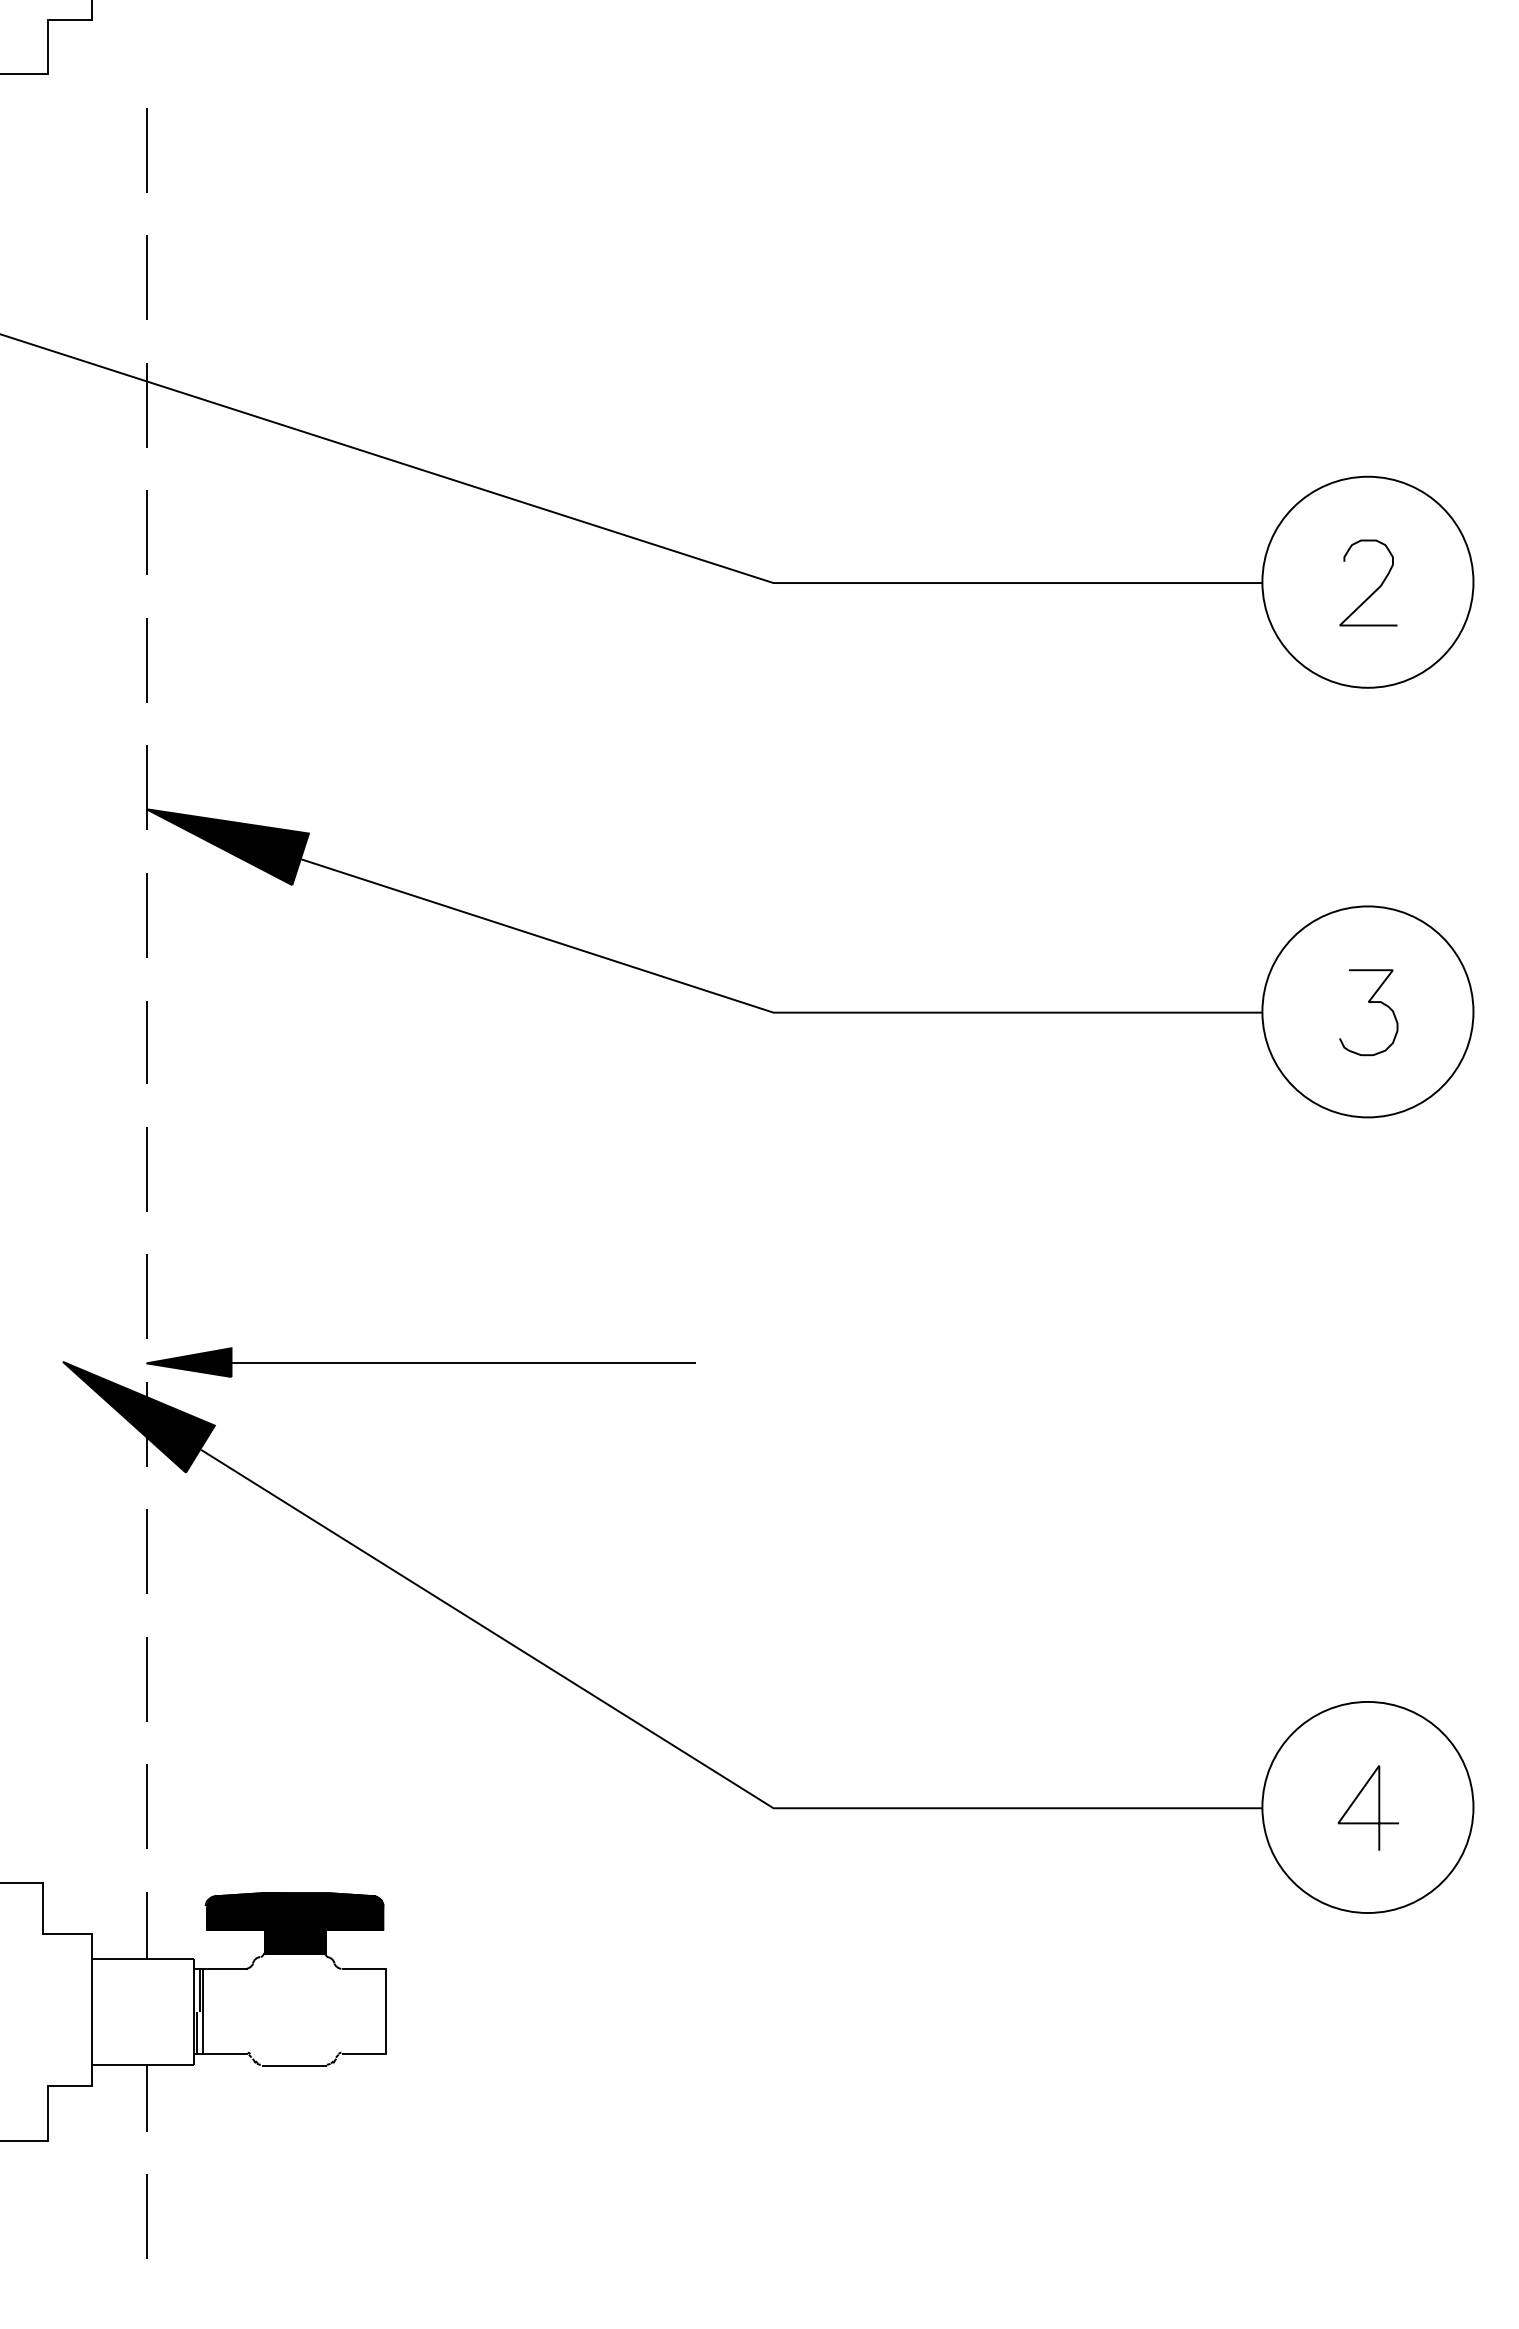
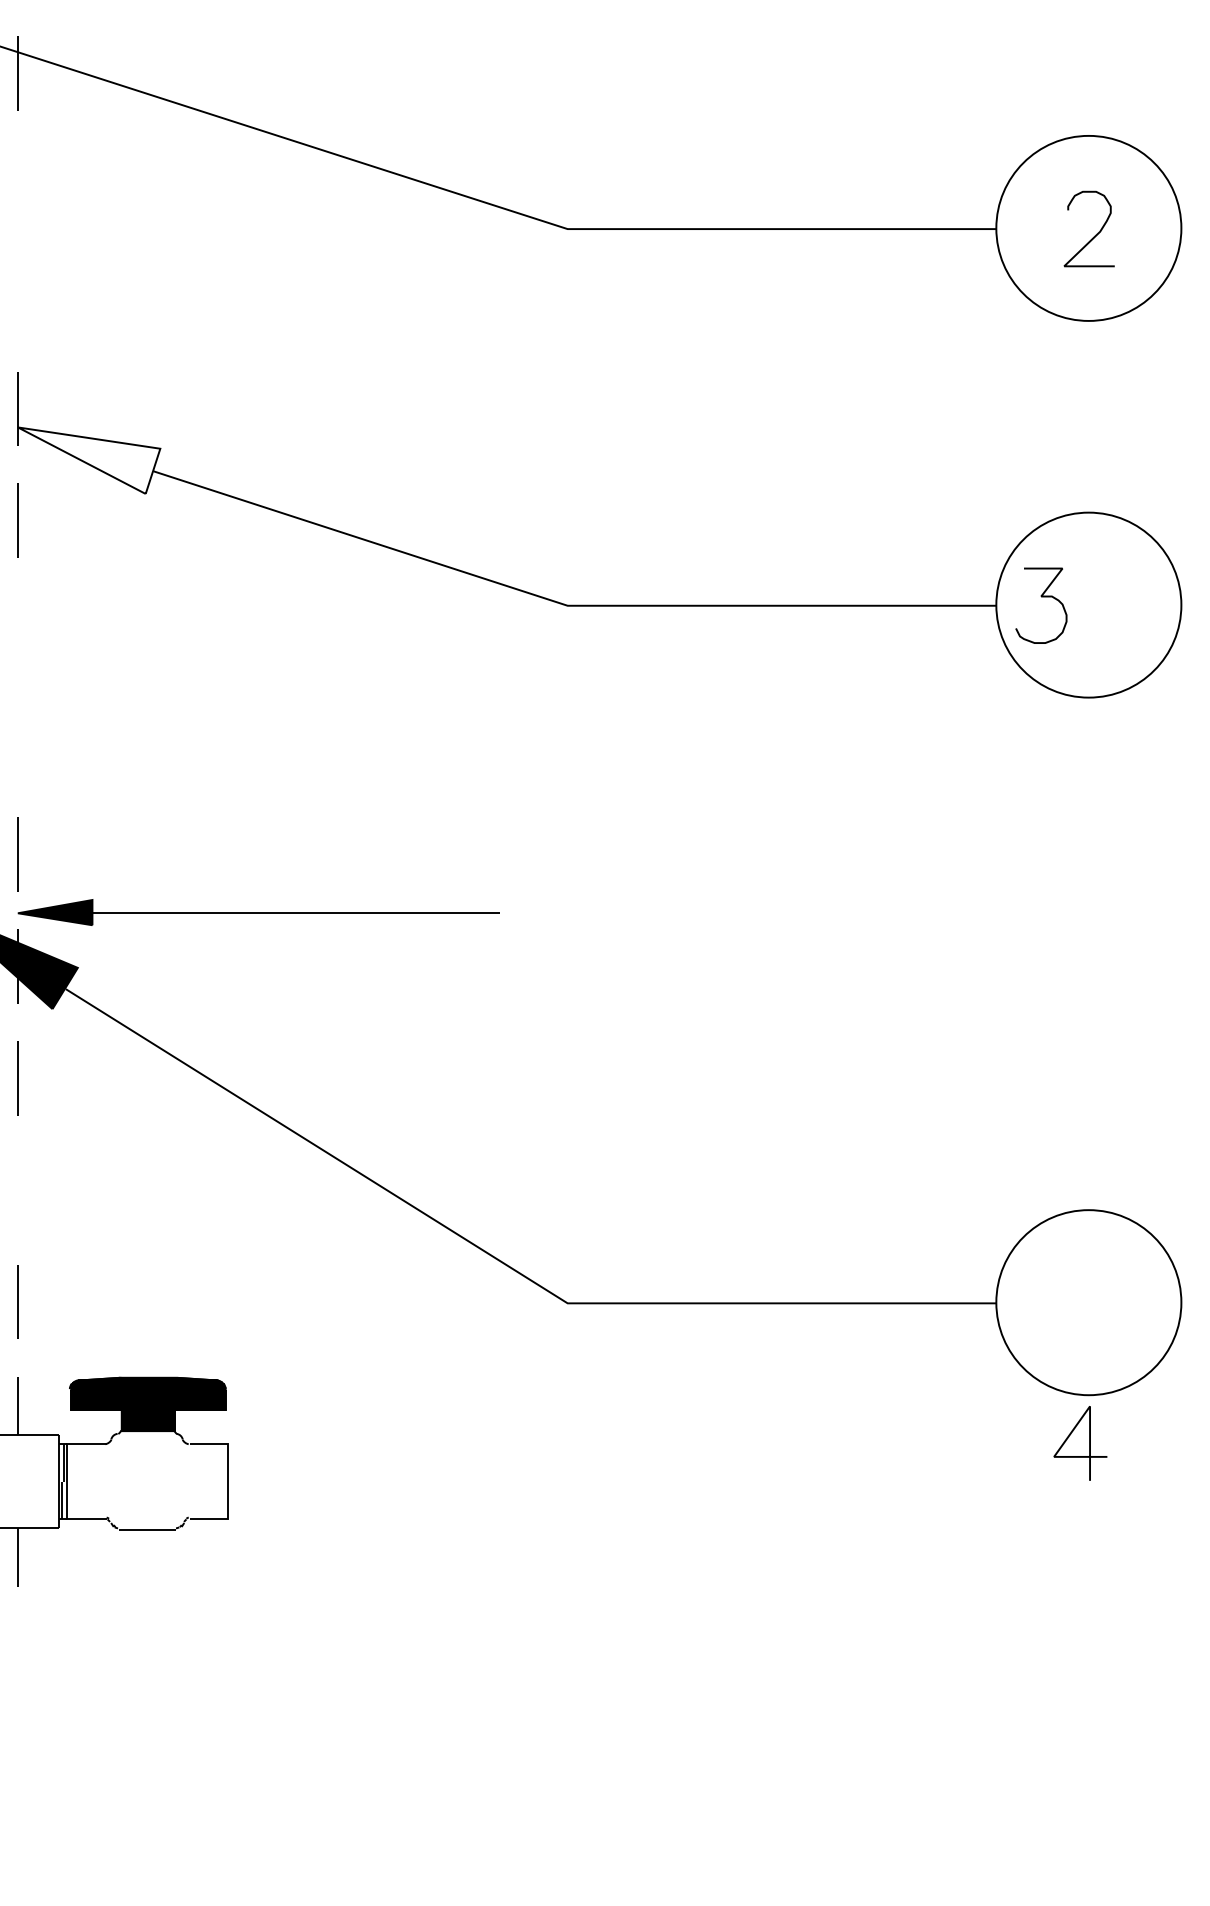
line: (146, 532) -> (17, 184), removed
line: (146, 660) -> (17, 297), removed
fill: (227, 847) -> (88, 460), removed
curve: (1368, 1002) -> (1041, 596), moved
line: (146, 1042) -> (17, 631), removed
line: (146, 1169) -> (17, 743), removed
line: (146, 1679) -> (17, 1190), removed
line: (1378, 1807) -> (1089, 1442), moved
line: (146, 2216) -> (17, 1661), removed

